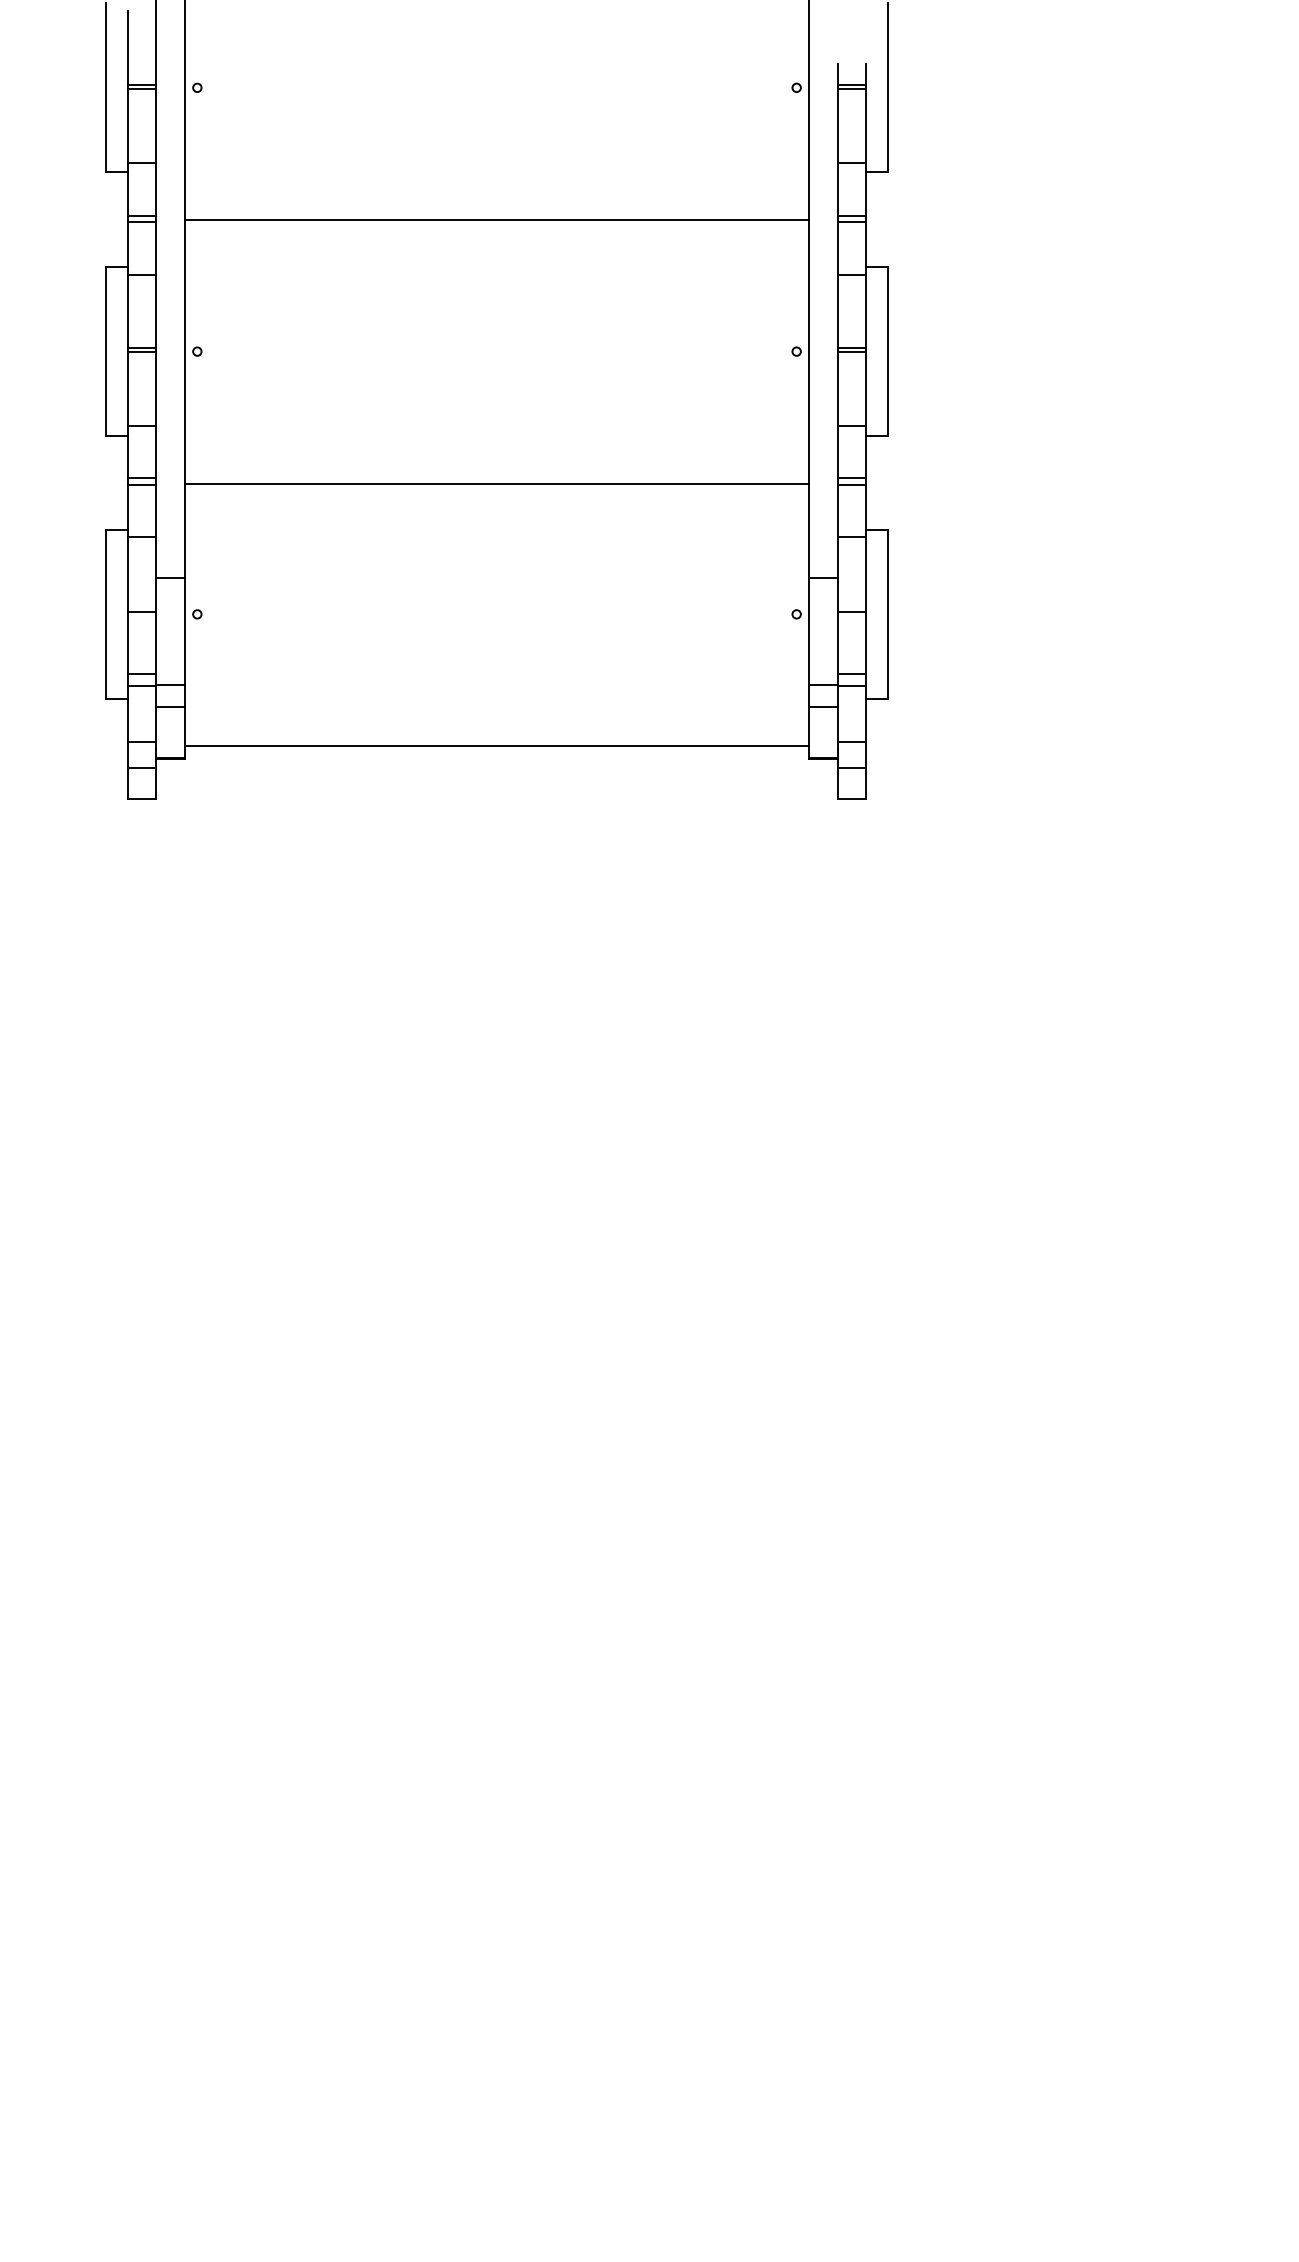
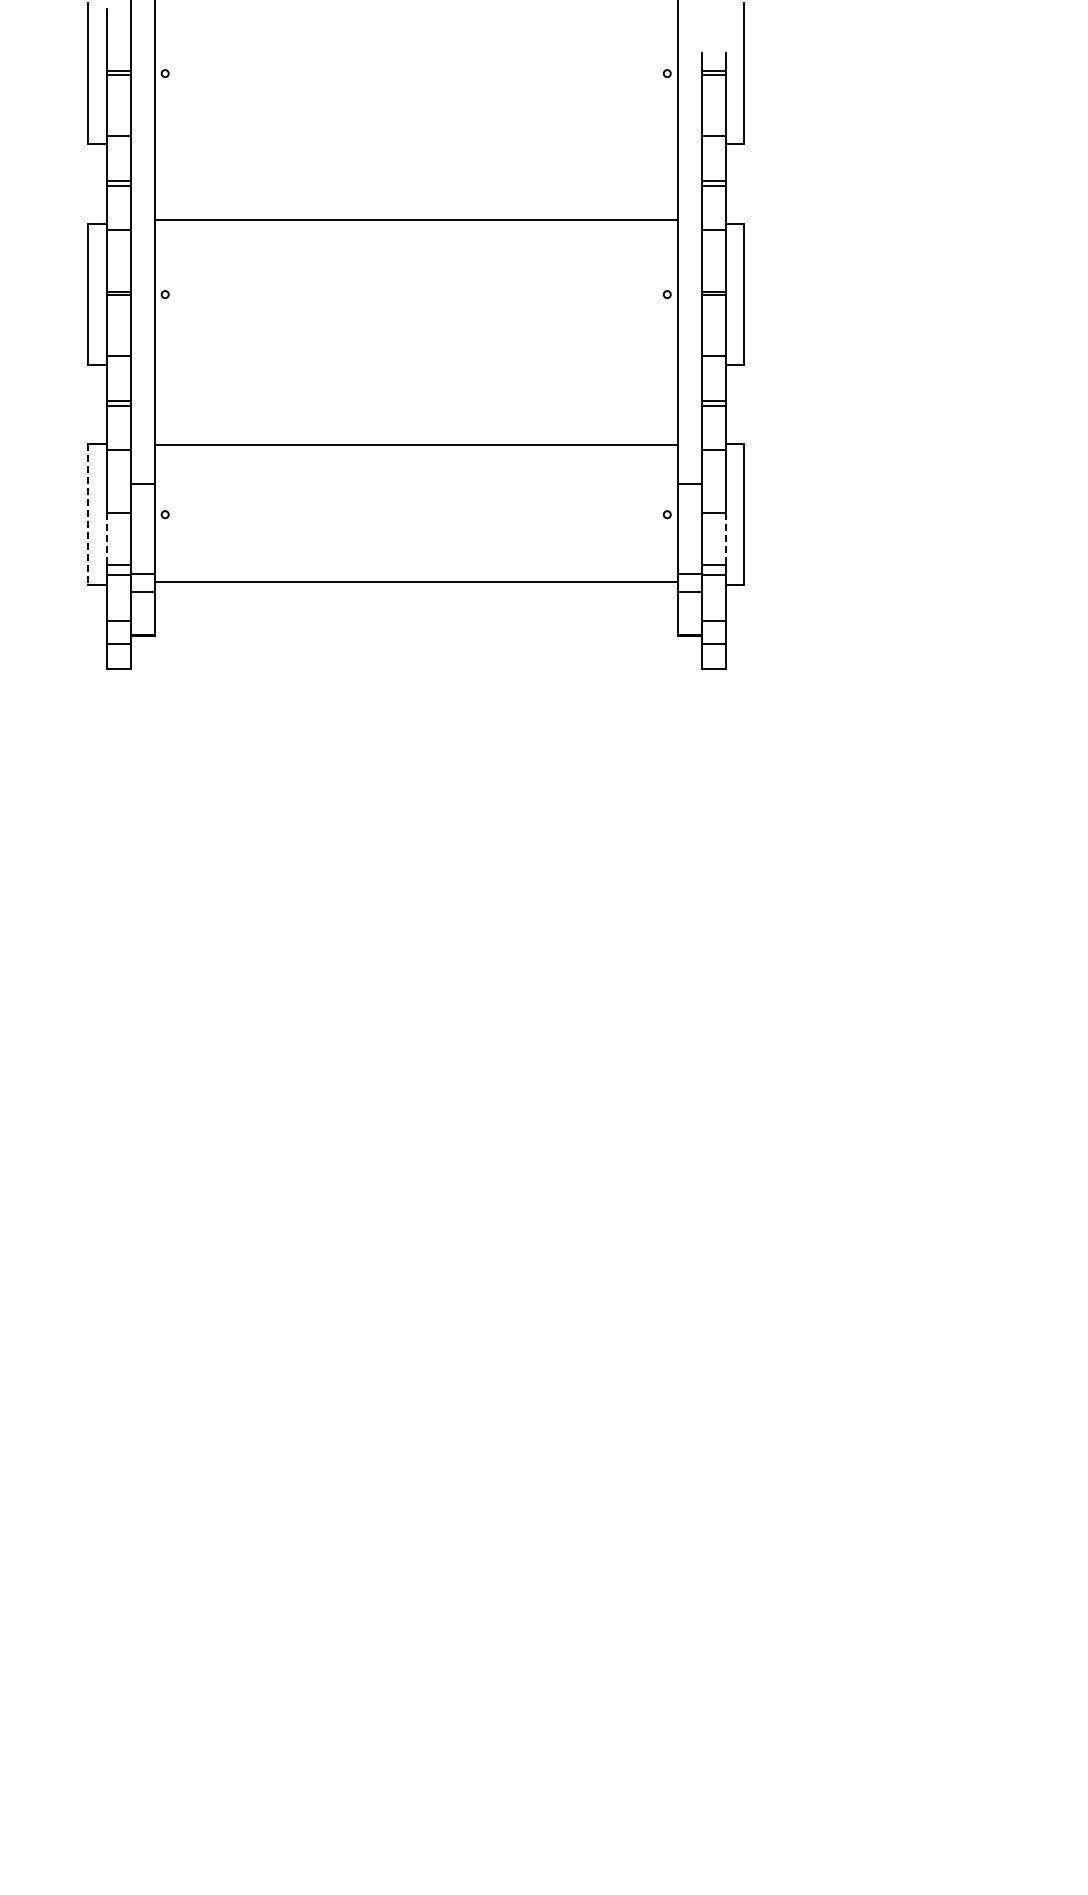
line: (496, 220) -> (415, 220), moved
line: (496, 484) -> (415, 445), moved
line: (105, 614) -> (88, 514), solid -> dashed
line: (127, 643) -> (106, 539), solid -> dashed
line: (866, 643) -> (725, 539), solid -> dashed
line: (496, 746) -> (415, 582), moved

